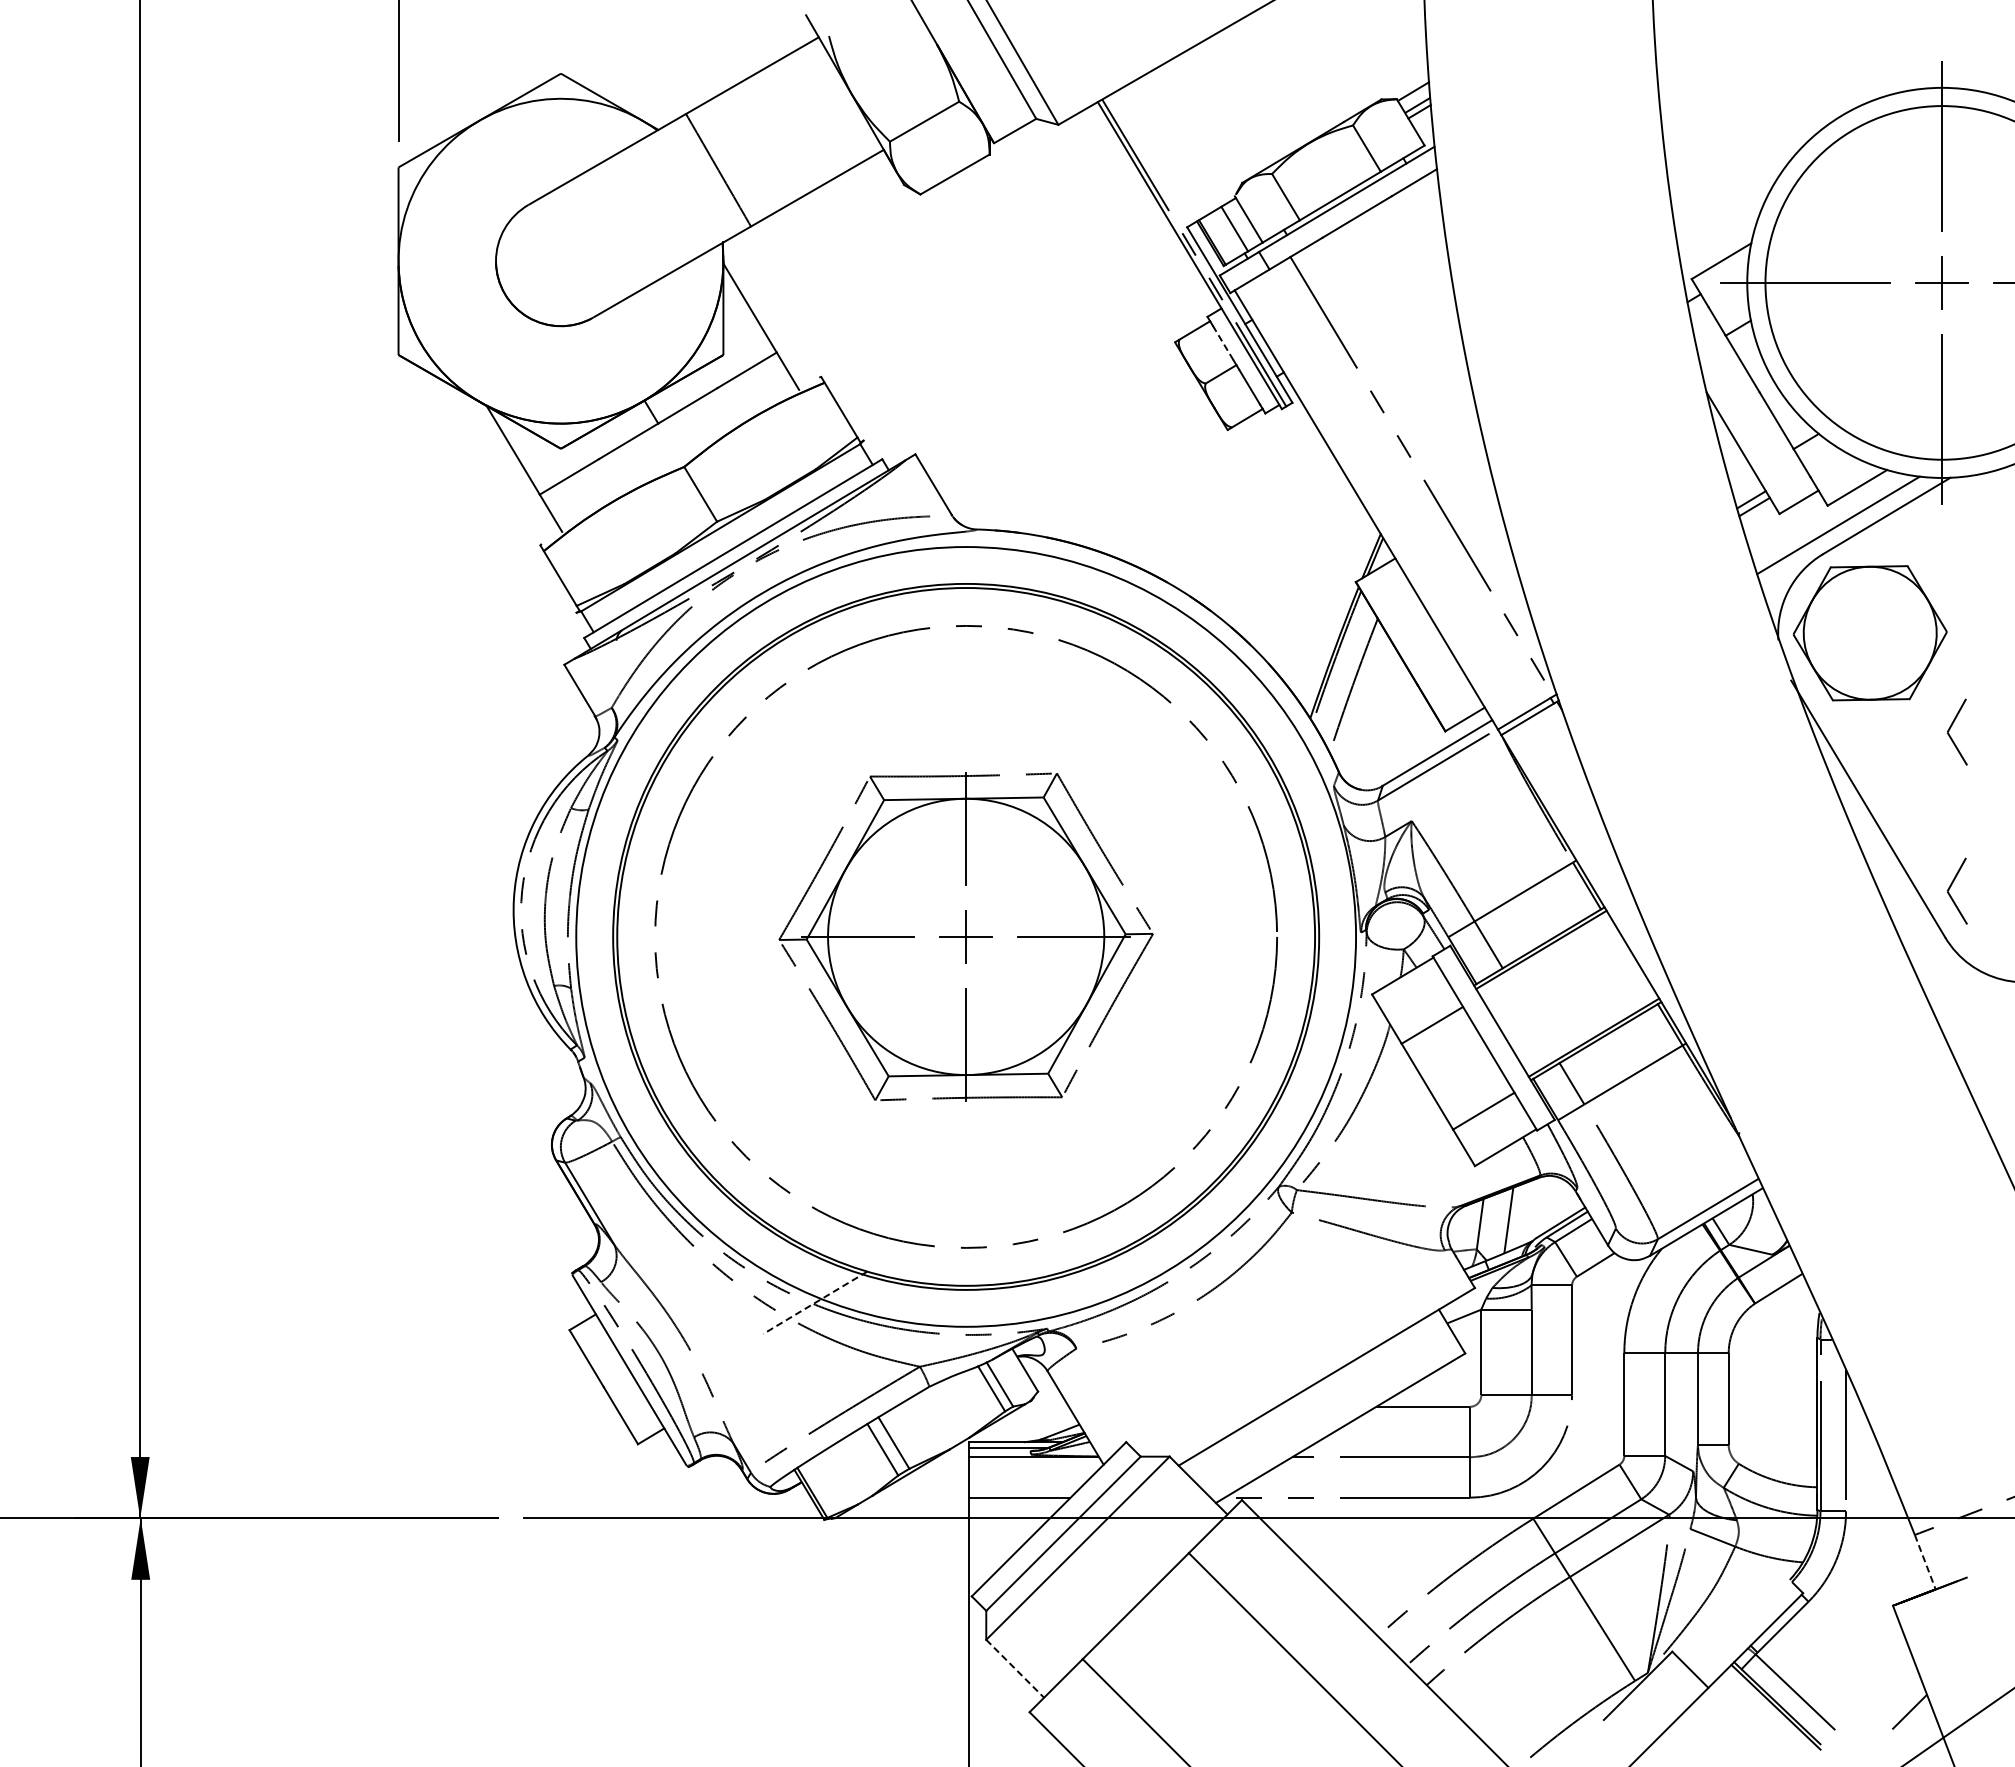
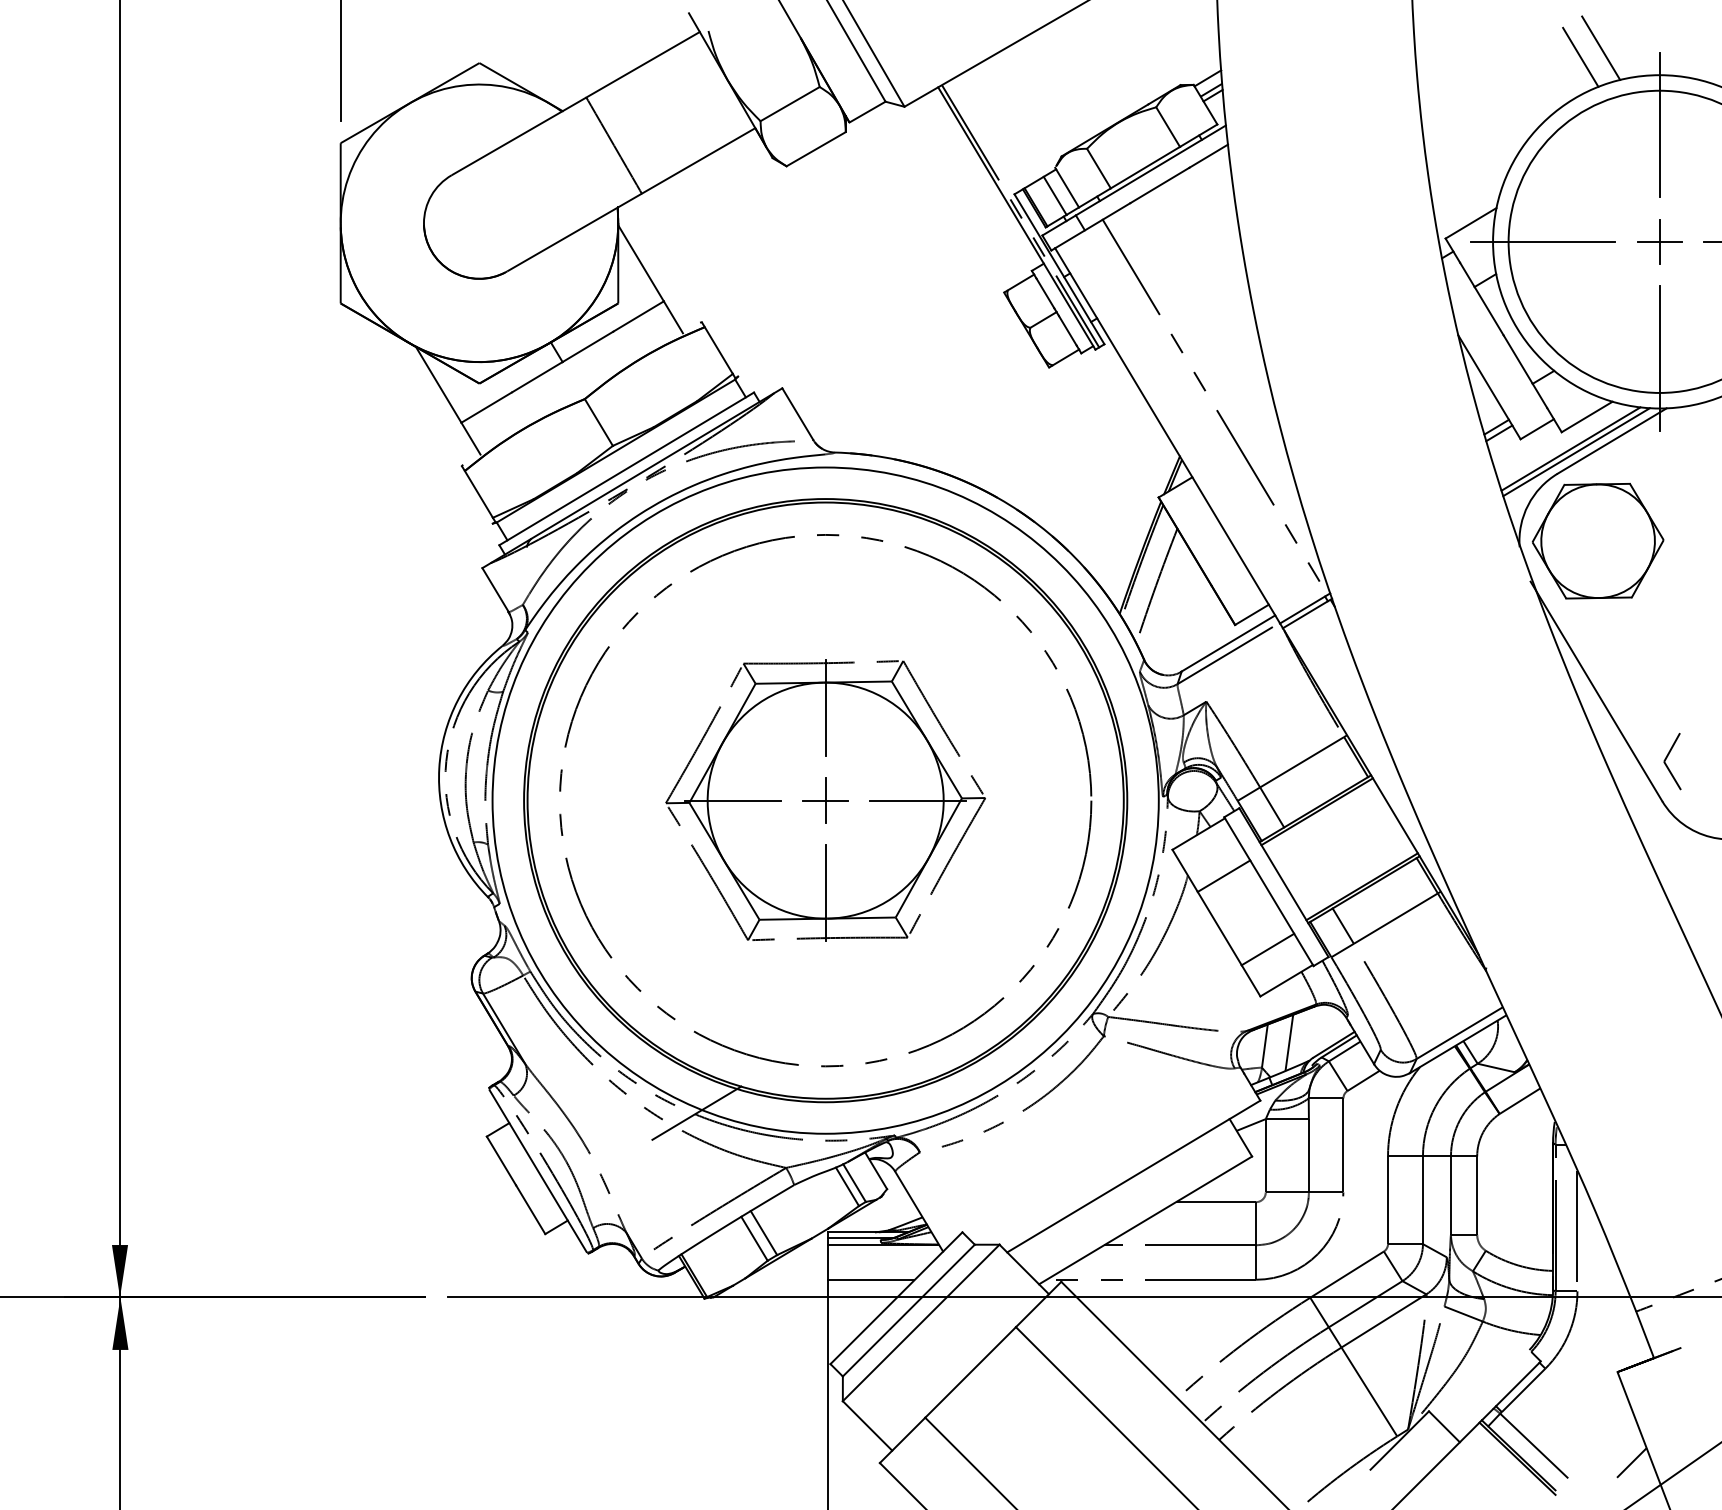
line: (1873, 56) -> (1600, 48), added
line: (1849, 66) -> (1580, 56), added
line: (1223, 343) -> (1045, 293), dashed -> solid
line: (1844, 528) -> (1576, 451), added
part: (1951, 727) -> (1667, 621), removed
line: (815, 1302) -> (696, 1112), dashed -> solid
line: (1925, 1562) -> (1645, 1335), dashed -> solid
line: (1015, 1668) -> (867, 1425), dashed -> solid

